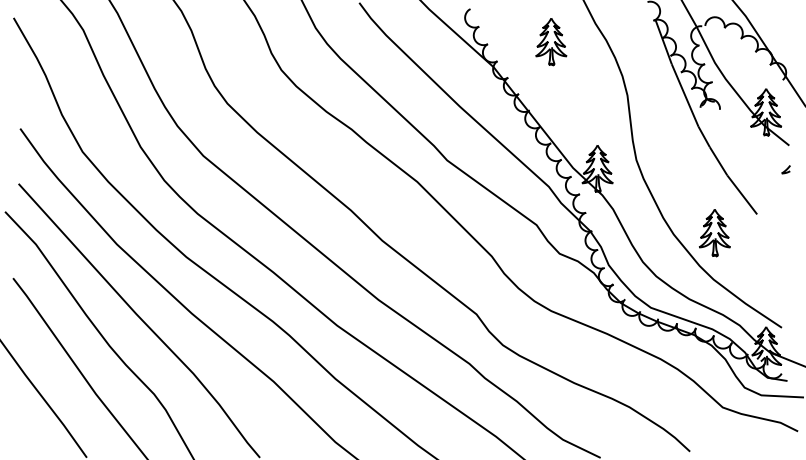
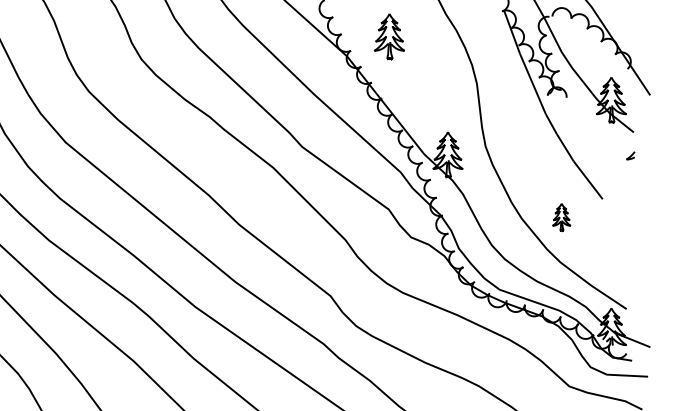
part: (551, 42) -> (389, 37), moved
part: (714, 233) -> (561, 217), size x0.6

